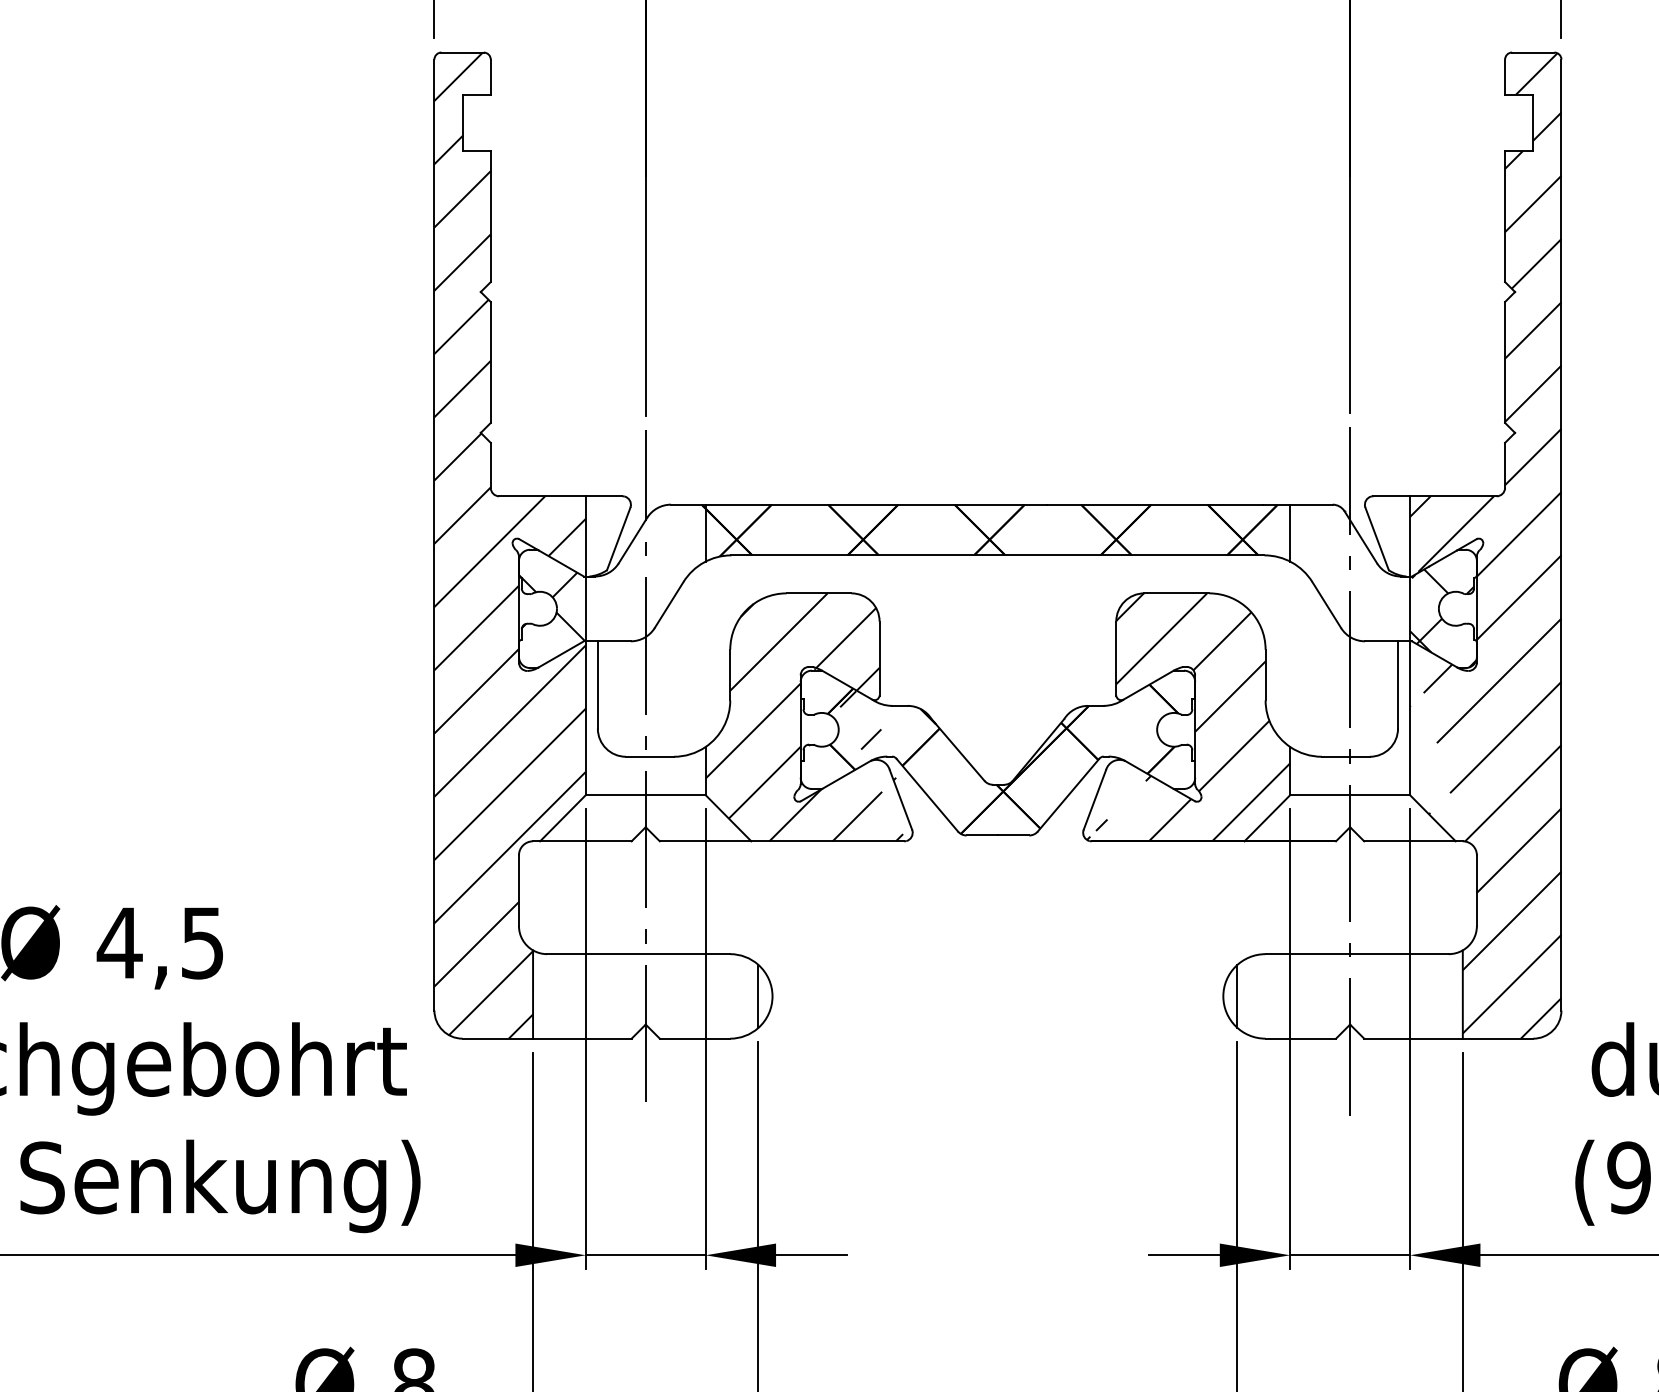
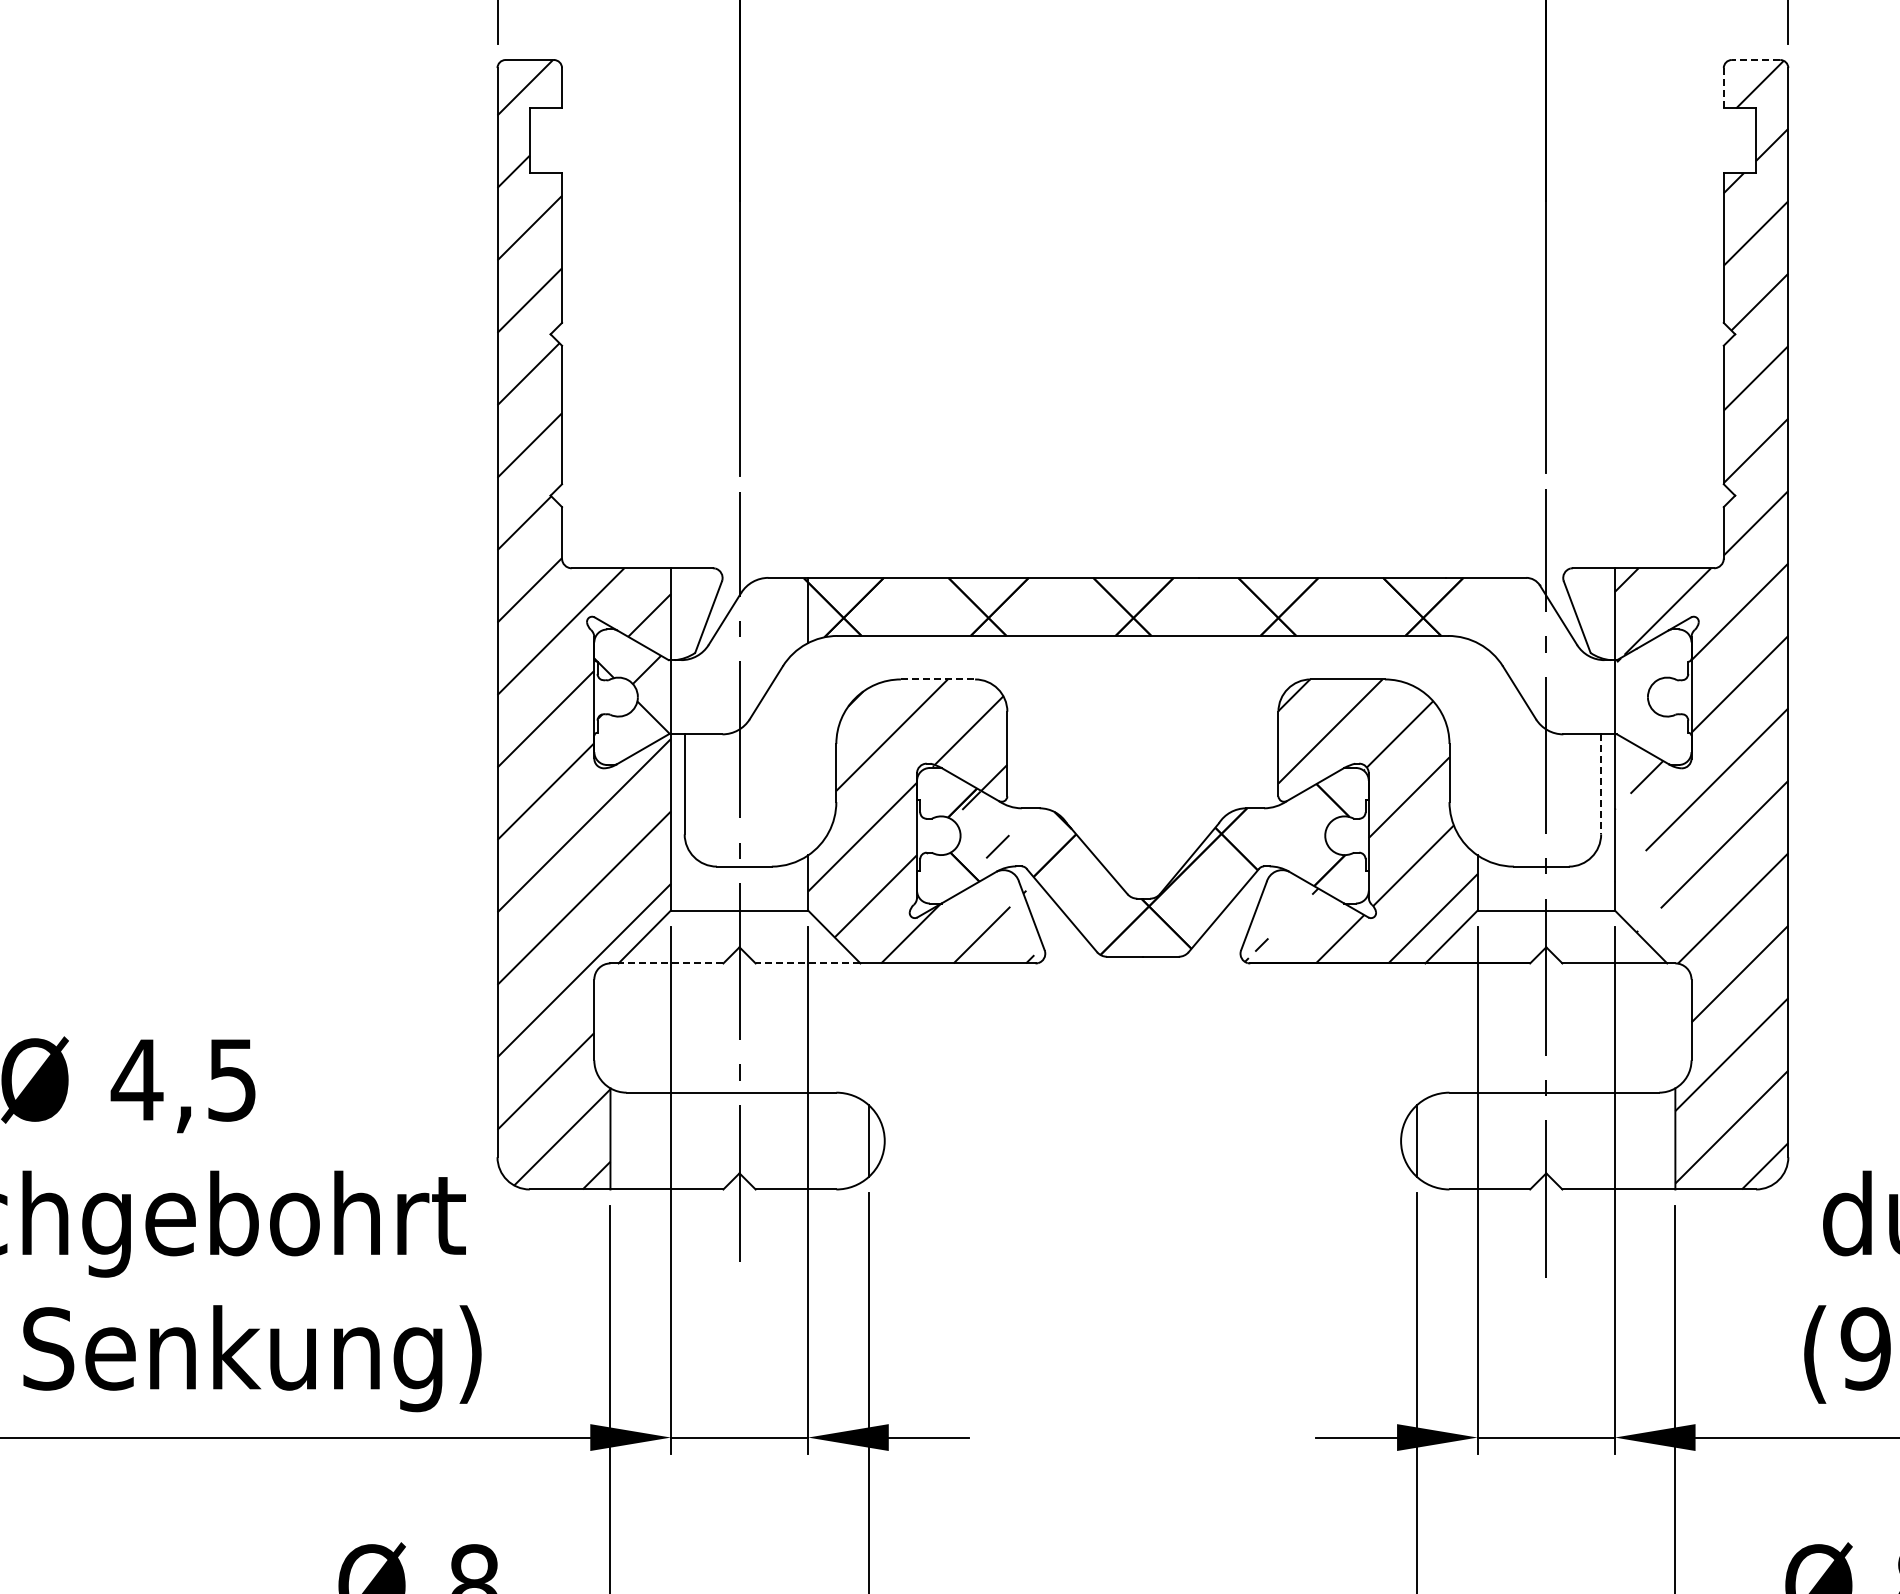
line: (1532, 52) -> (1755, 60), solid -> dashed
line: (1504, 77) -> (1723, 88), solid -> dashed
line: (1290, 533) -> (1477, 610), removed
line: (819, 593) -> (938, 679), solid -> dashed
hatch: (1442, 618) -> (1652, 708), removed
line: (1398, 685) -> (1601, 784), solid -> dashed
line: (585, 841) -> (670, 963), solid -> dashed
line: (705, 841) -> (807, 963), solid -> dashed

